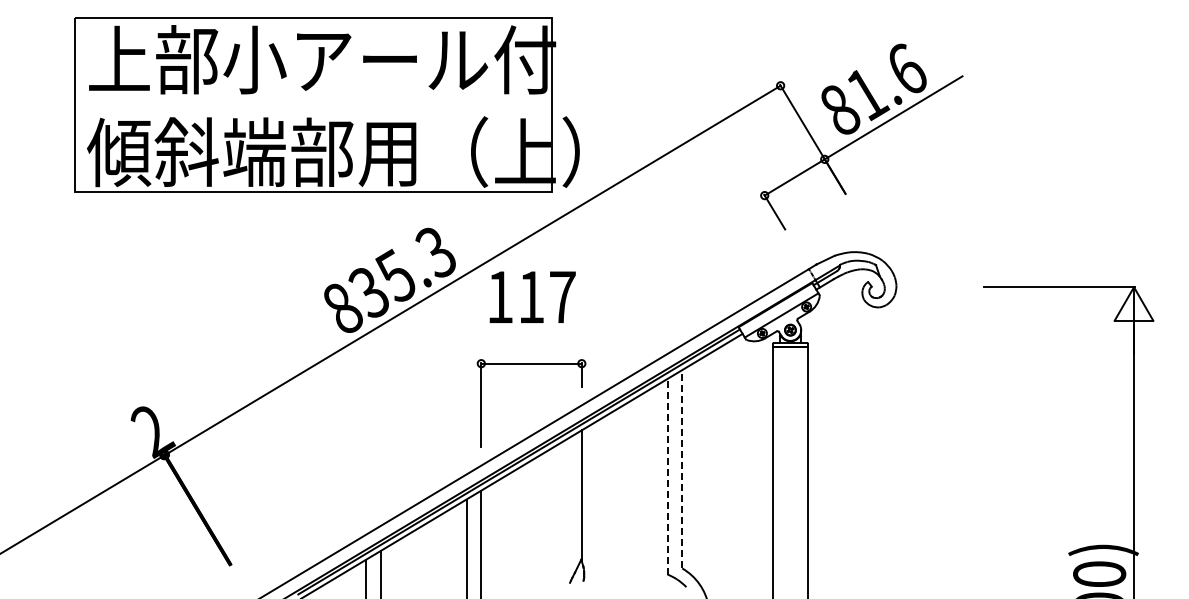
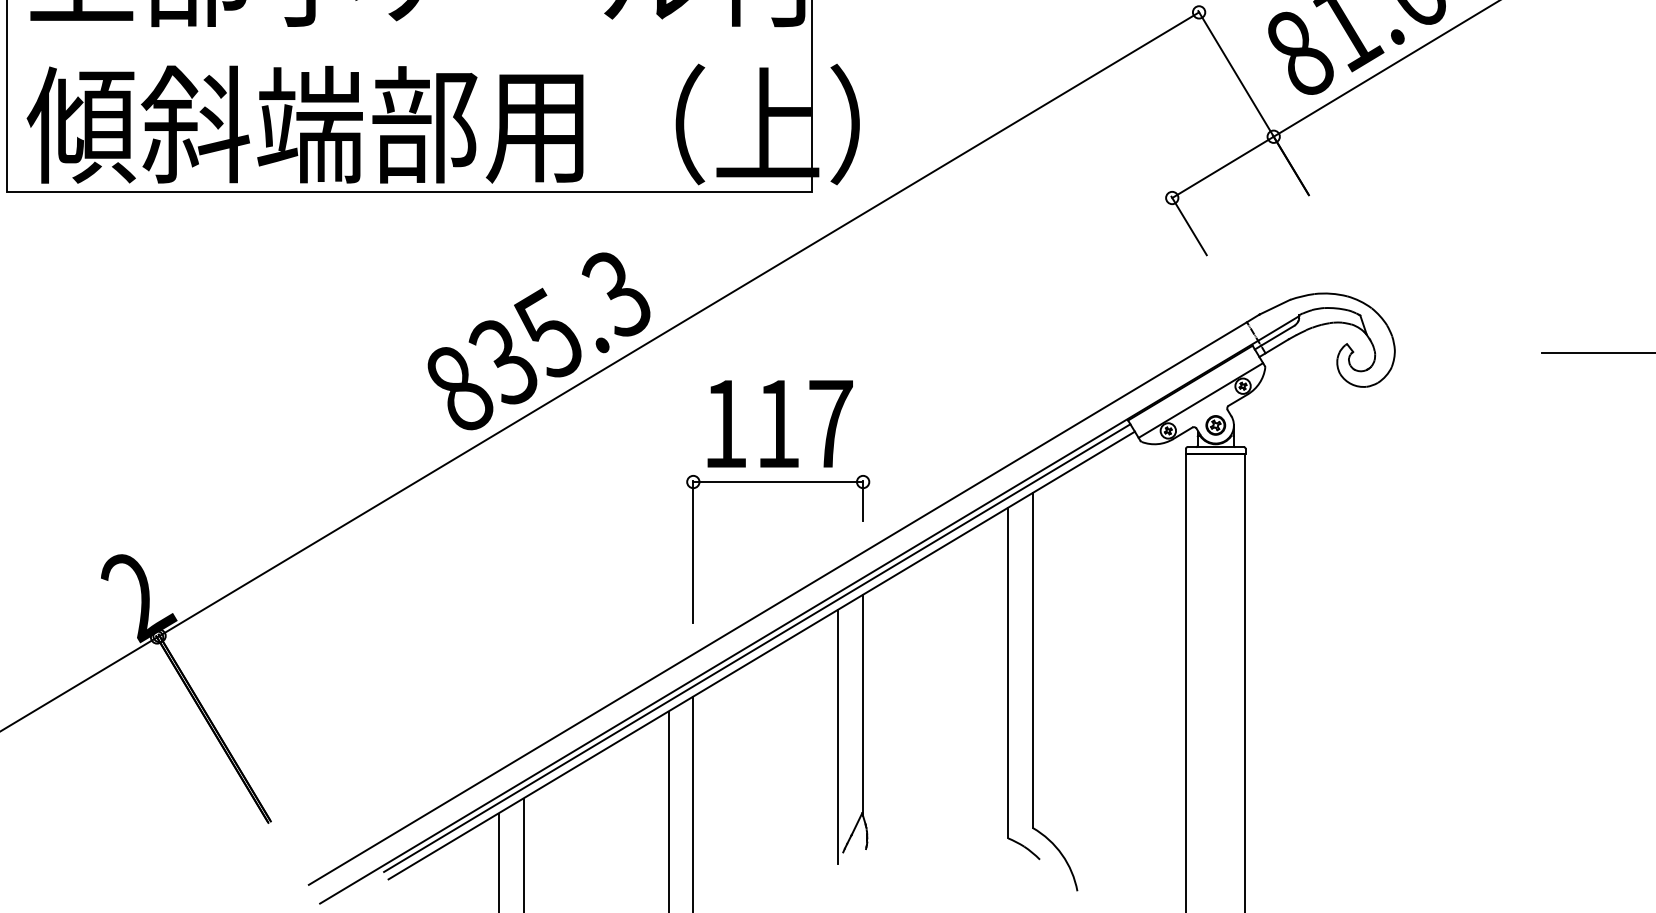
text: (532, 296) -> (779, 422), moved
line: (682, 468) -> (1033, 659), dashed -> solid
line: (667, 476) -> (1007, 672), dashed -> solid
line: (567, 514) -> (838, 736), added

